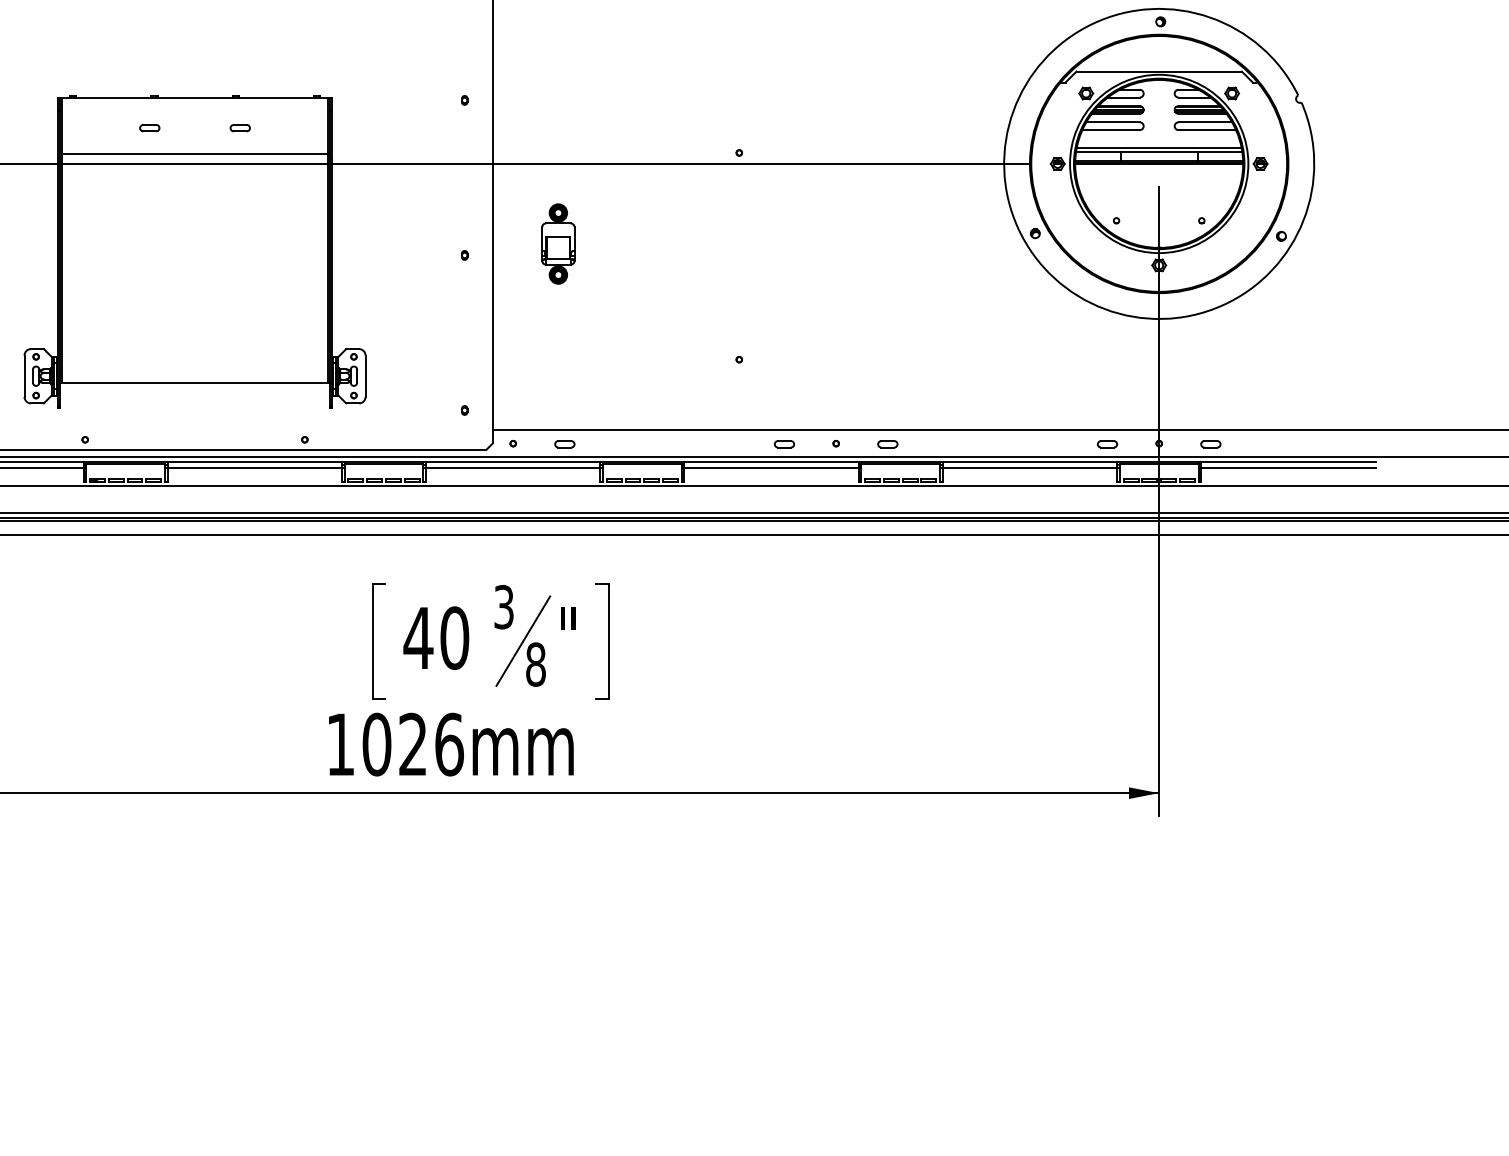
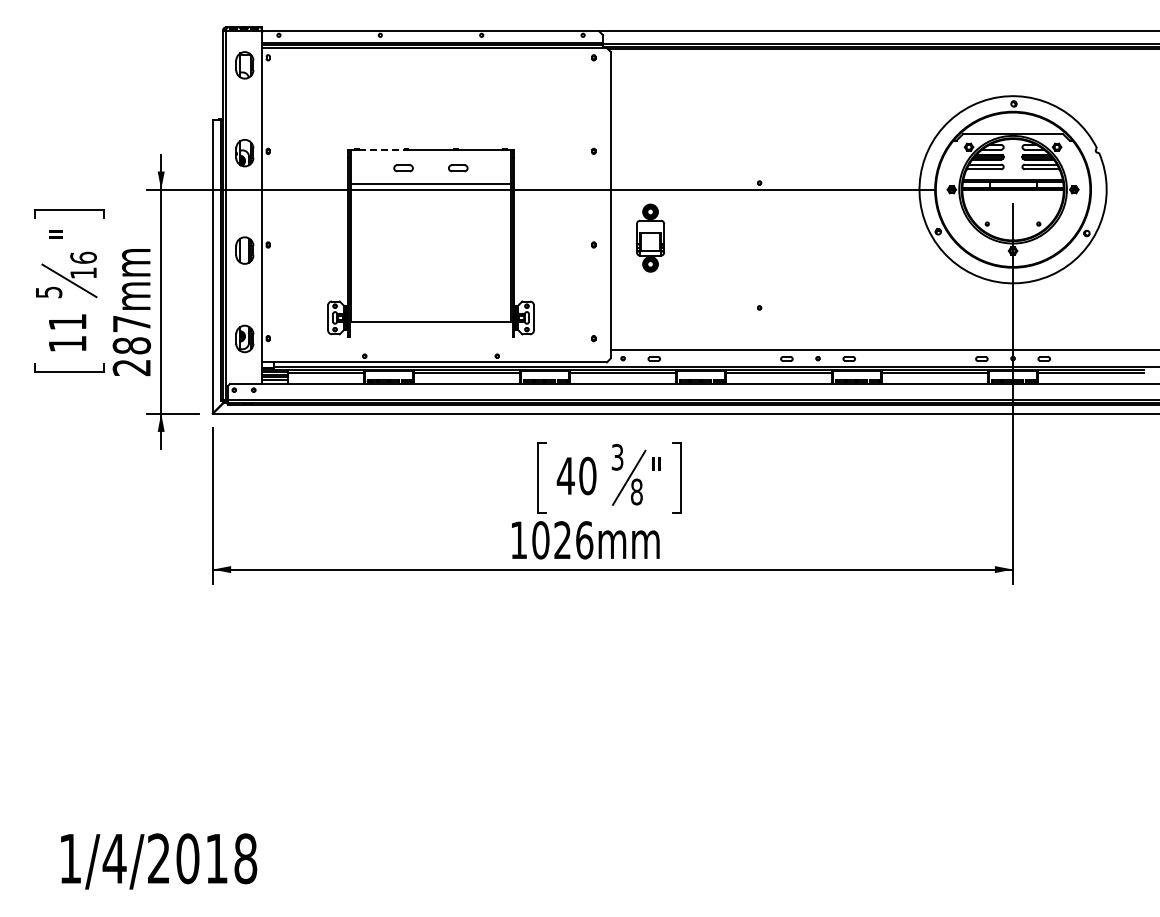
line: (112, 98) -> (381, 150), solid -> dashed
part: (149, 127) -> (403, 167), size x1.6
part: (240, 127) -> (458, 167), size x1.6
part: (556, 243) -> (649, 237), size x1.4

